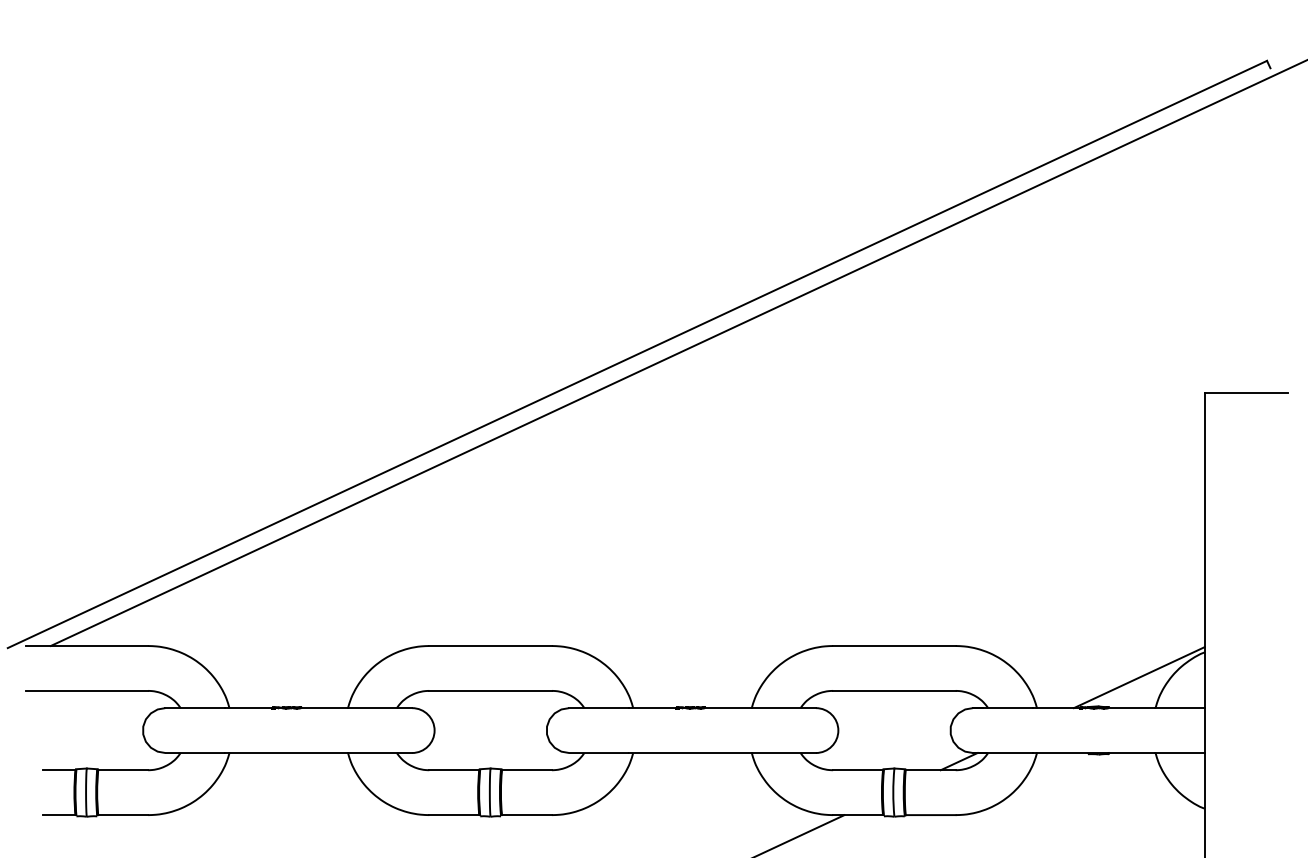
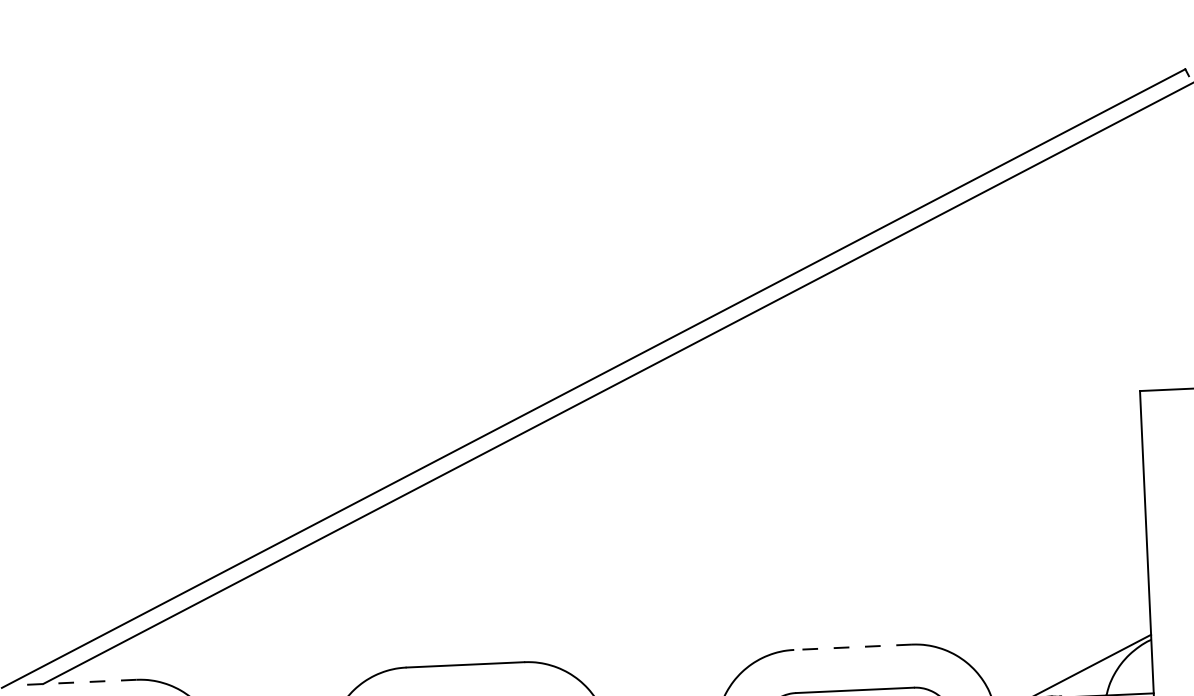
line: (86, 646) -> (77, 682), solid -> dashed
line: (893, 646) -> (852, 647), solid -> dashed

